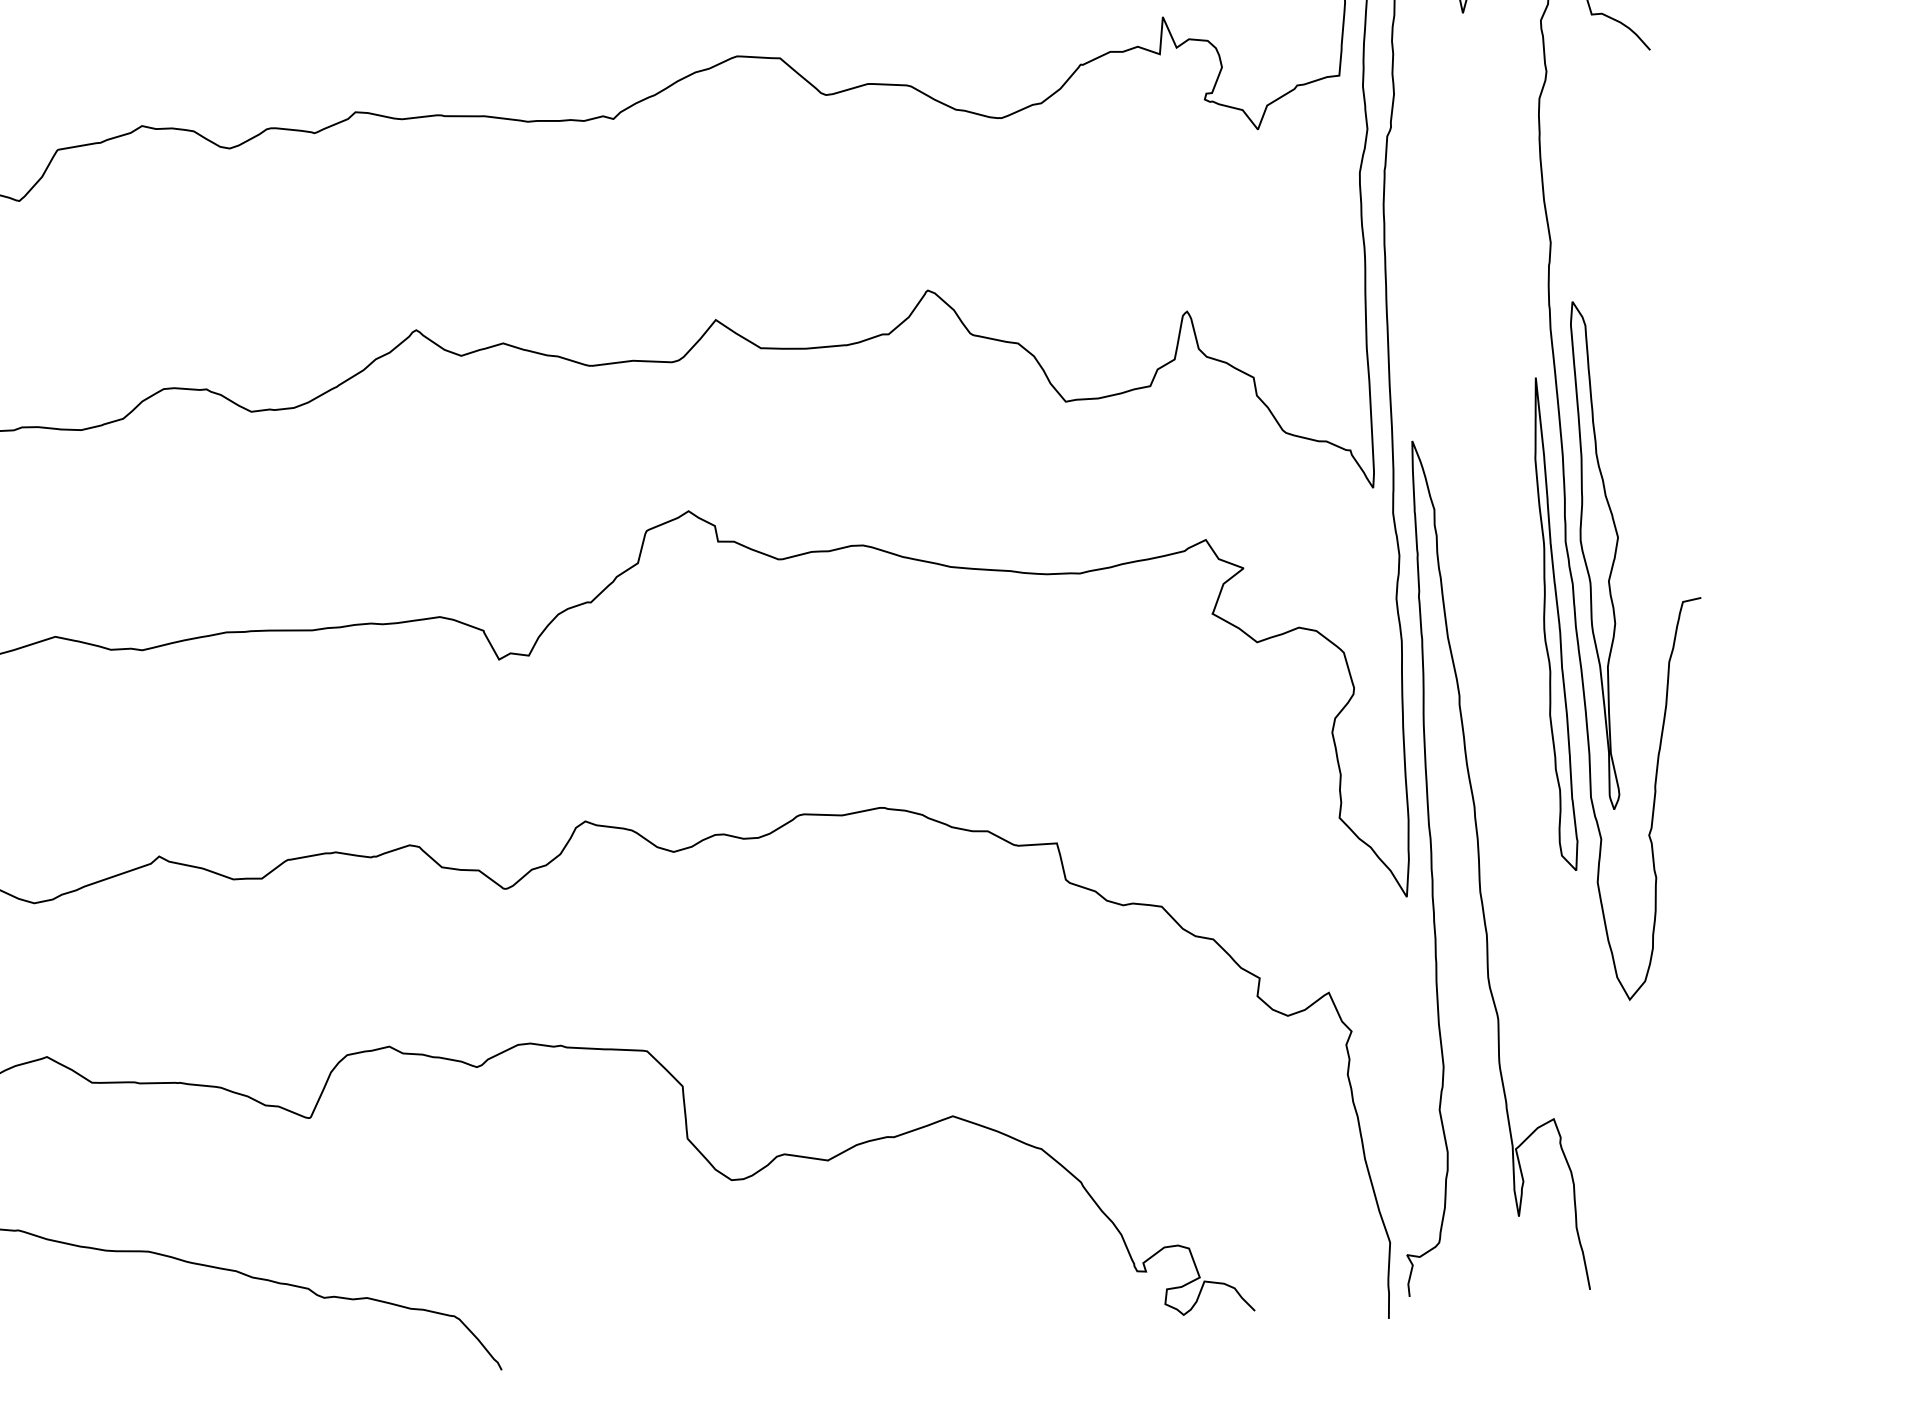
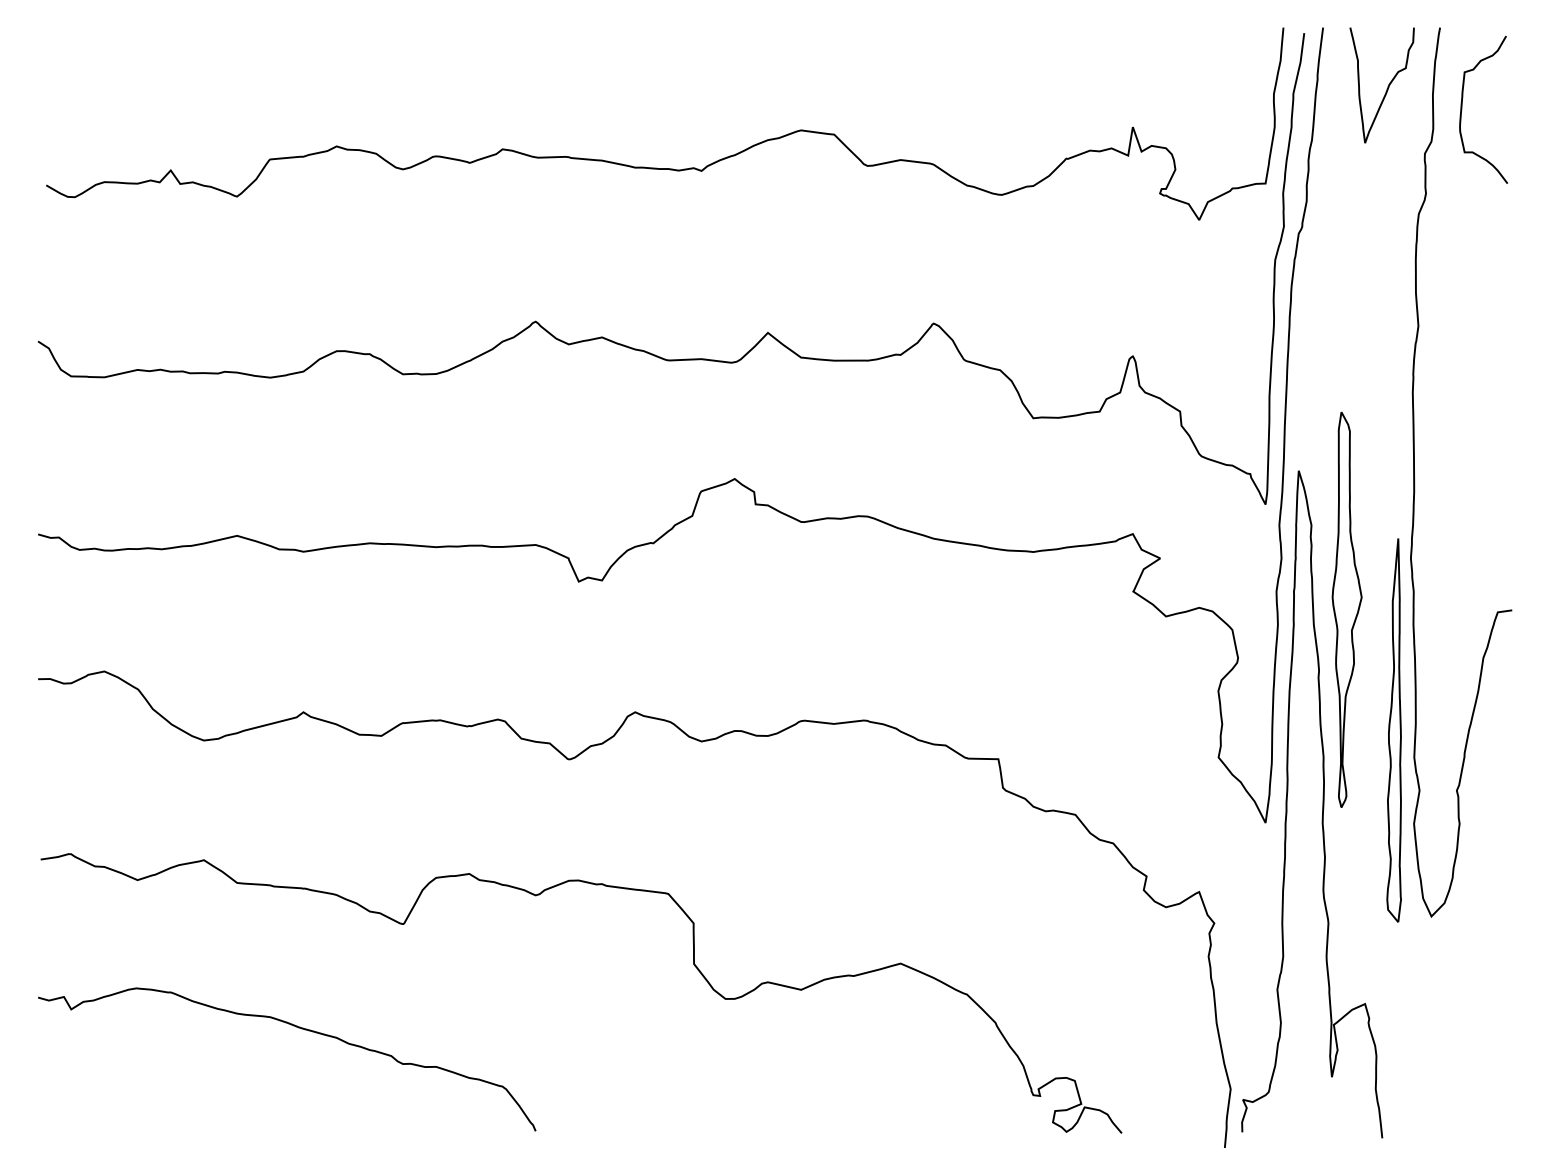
part: (1599, 554) -> (1346, 609), moved
part: (1549, 624) -> (1393, 730), moved

